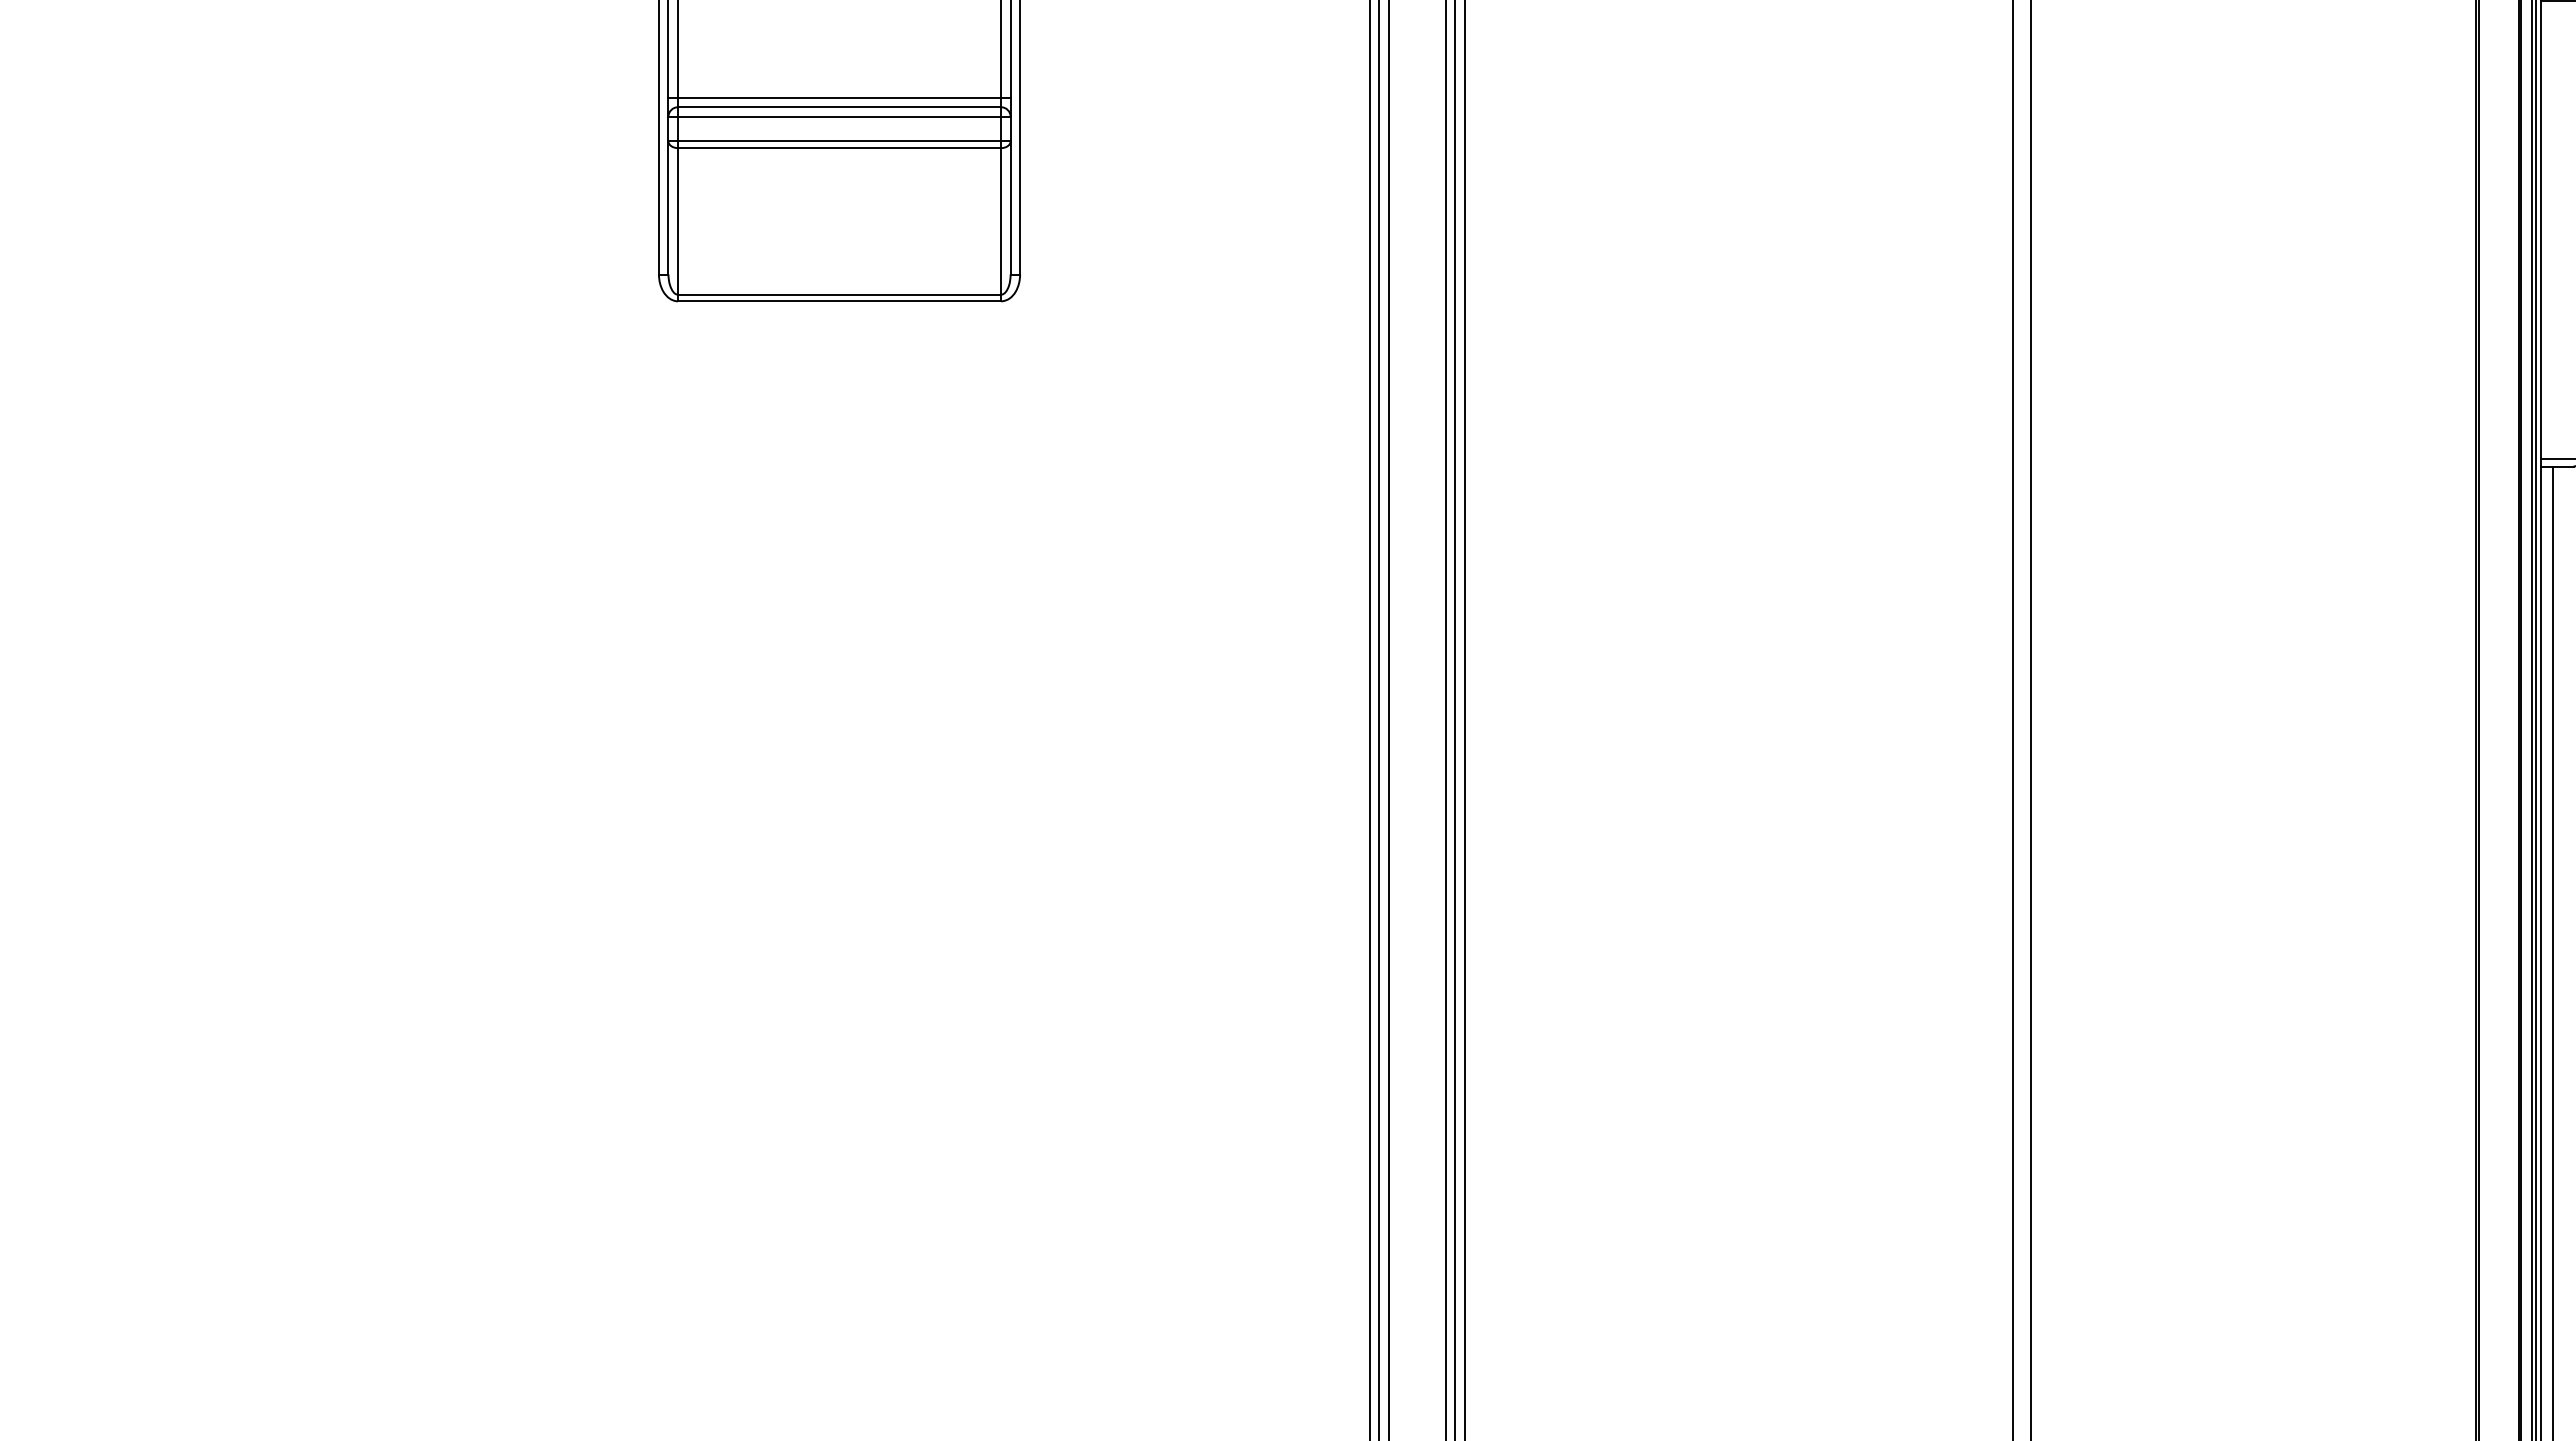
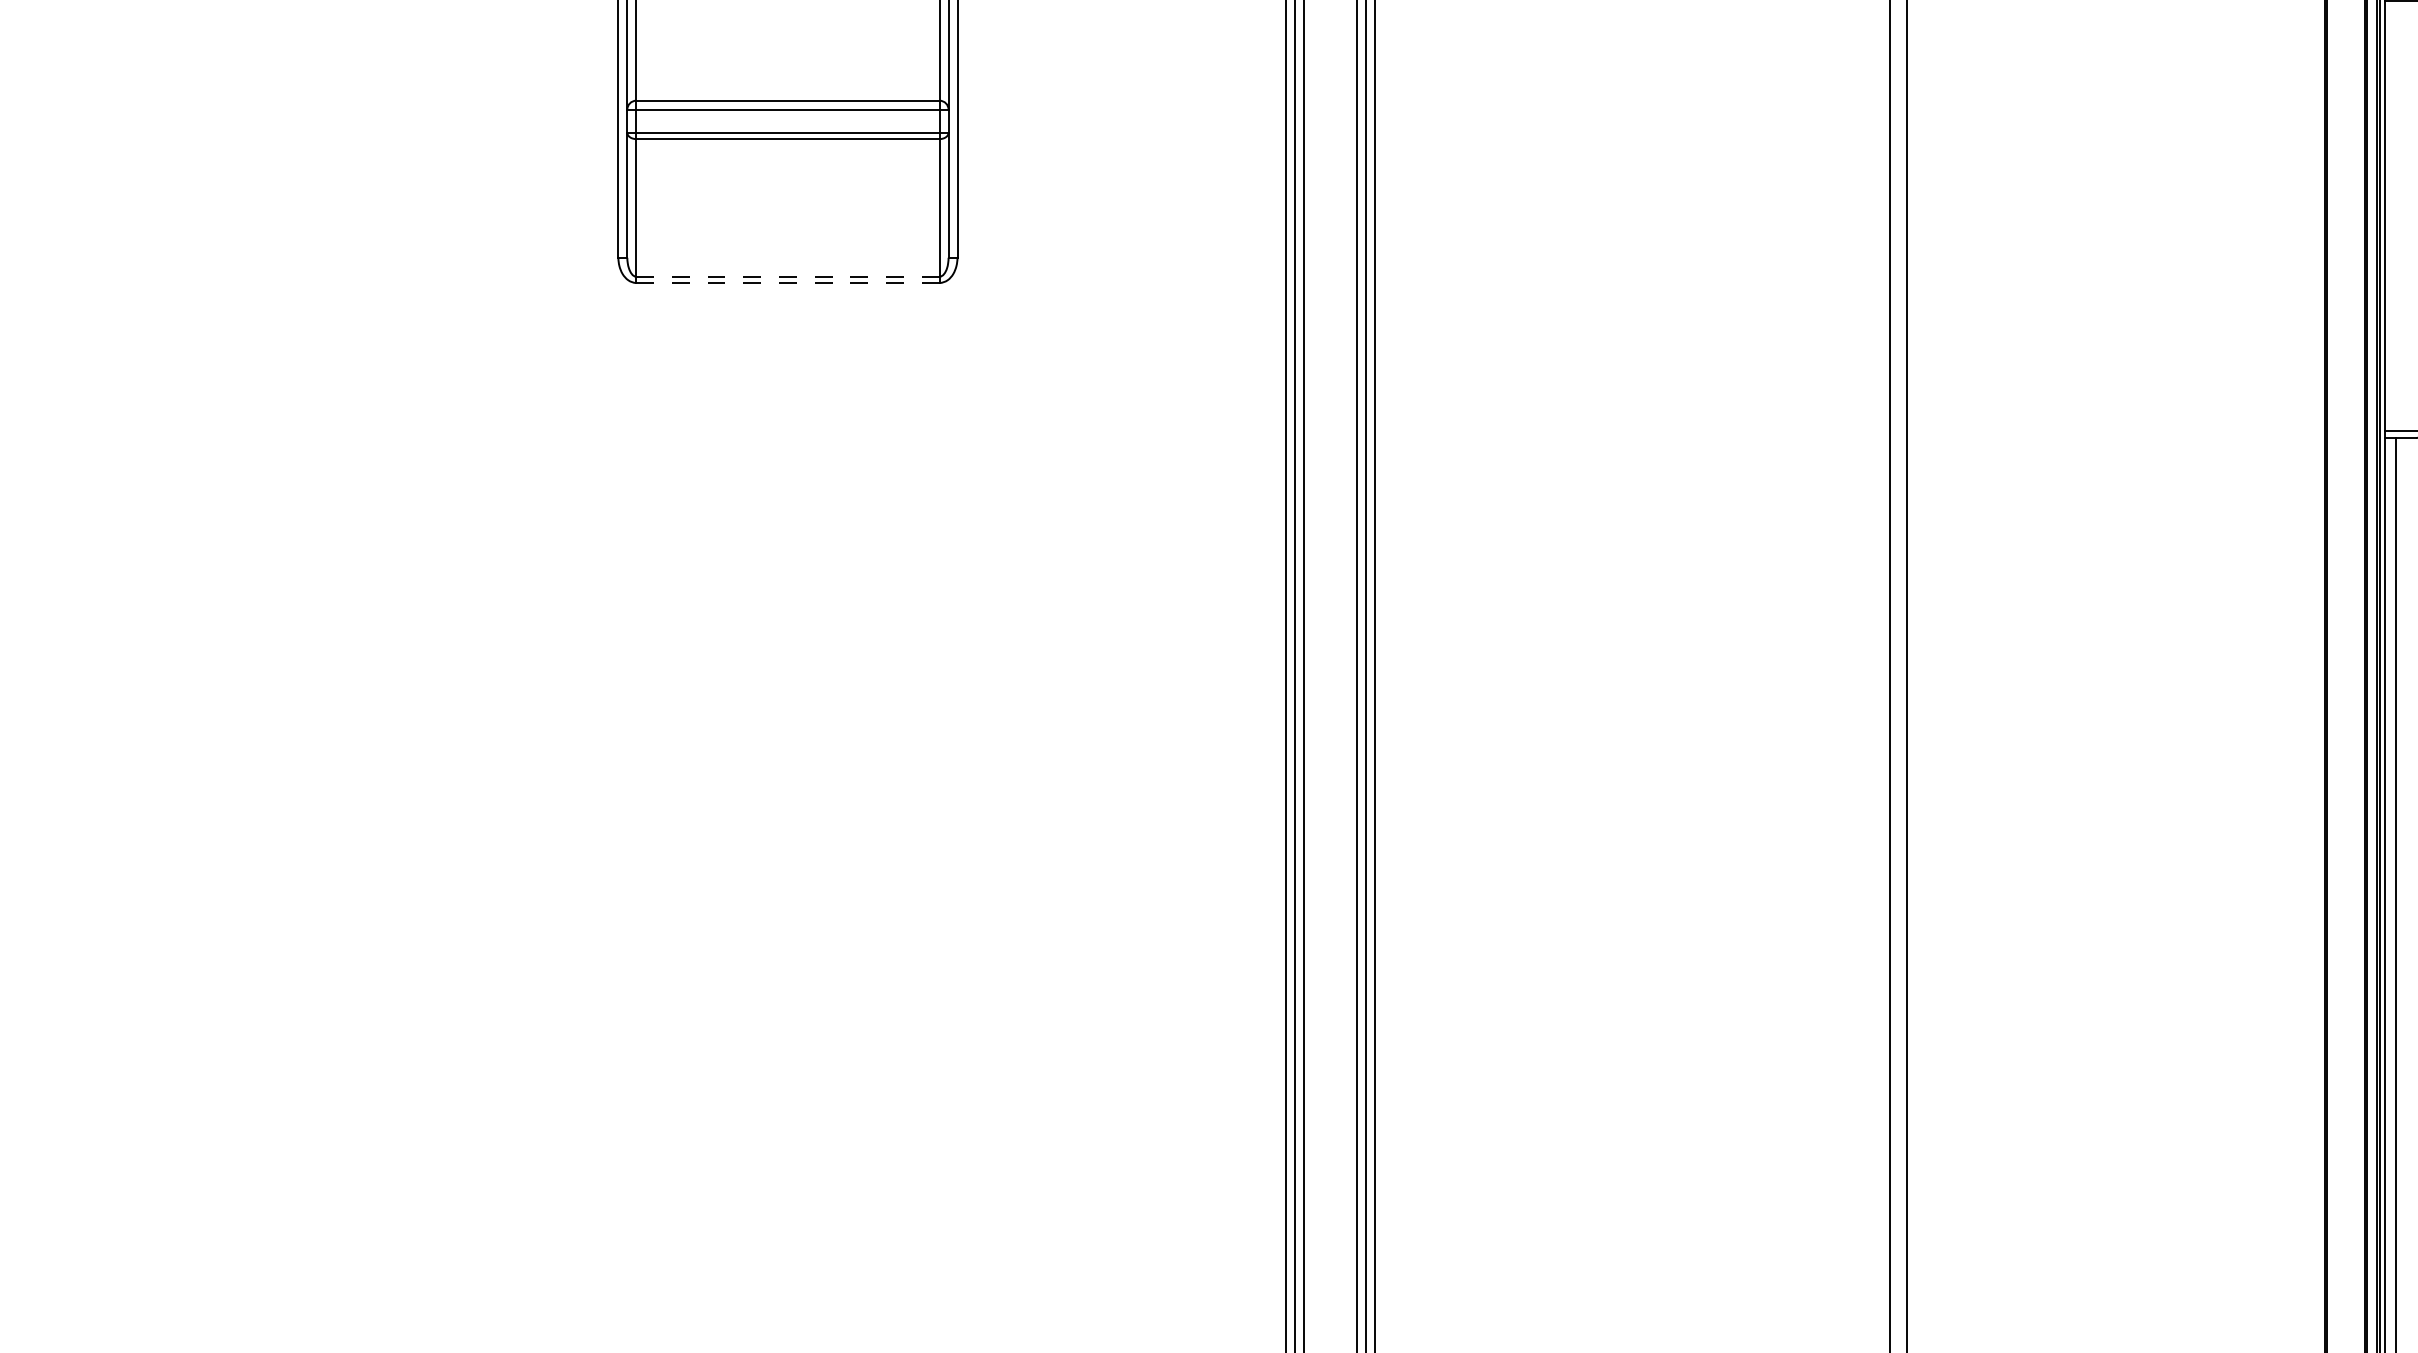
line: (839, 97) -> (787, 91), removed
line: (839, 294) -> (787, 276), solid -> dashed
line: (839, 301) -> (787, 283), solid -> dashed

